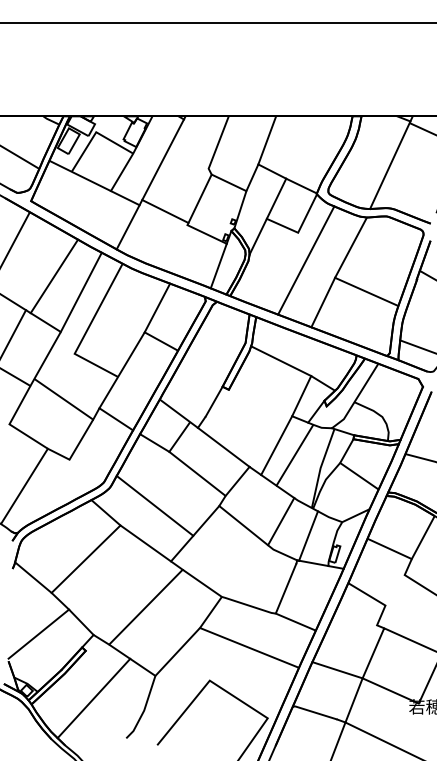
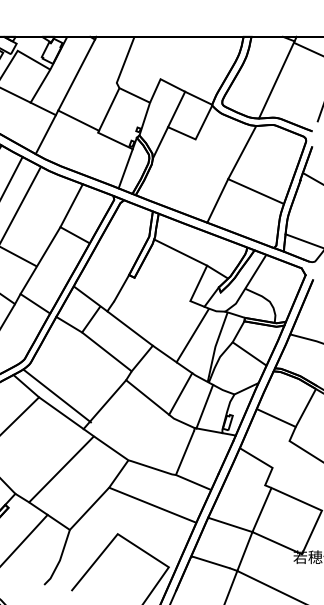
line: (267, 140) -> (168, 58), removed
line: (306, 260) -> (203, 163), removed
line: (276, 445) -> (176, 326), removed
line: (154, 505) -> (56, 395), moved

